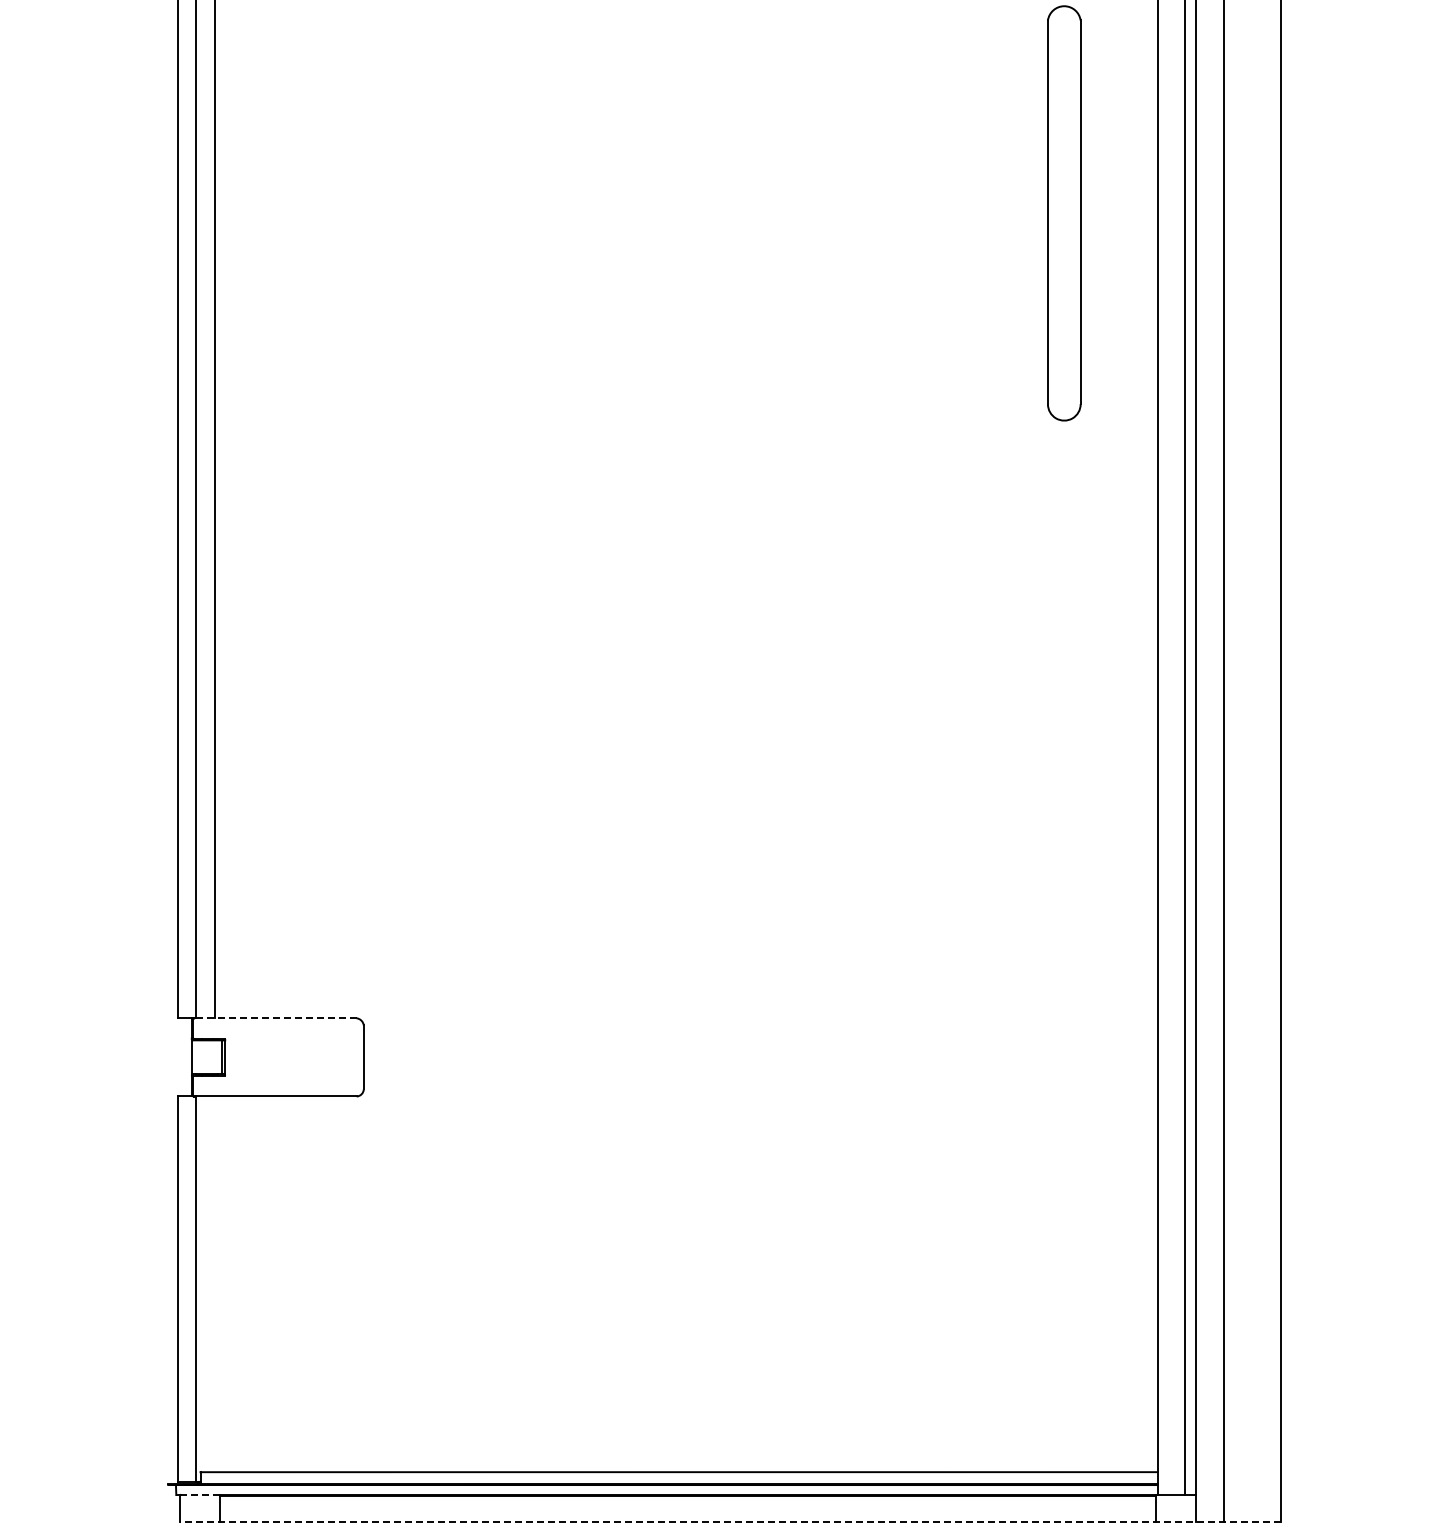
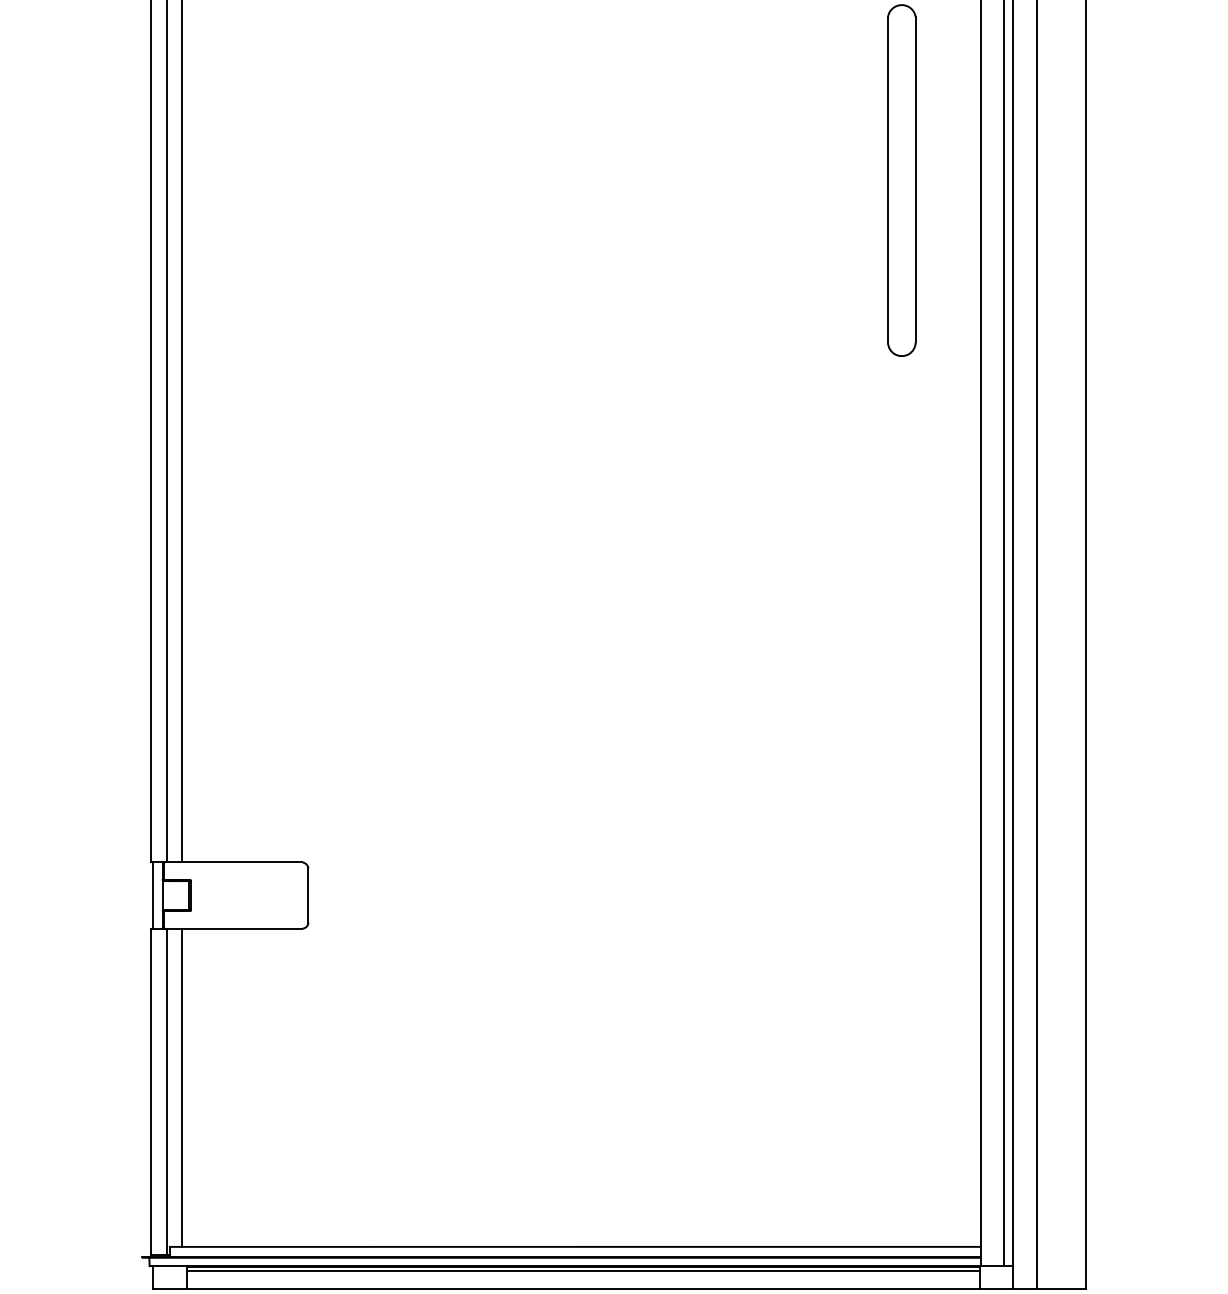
line: (275, 1018) -> (233, 862), dashed -> solid
line: (180, 1057) -> (153, 895), added
line: (214, 1284) -> (181, 1087), added
line: (200, 1494) -> (170, 1265), dashed -> solid
line: (688, 1500) -> (583, 1270), added
line: (730, 1522) -> (619, 1289), dashed -> solid

